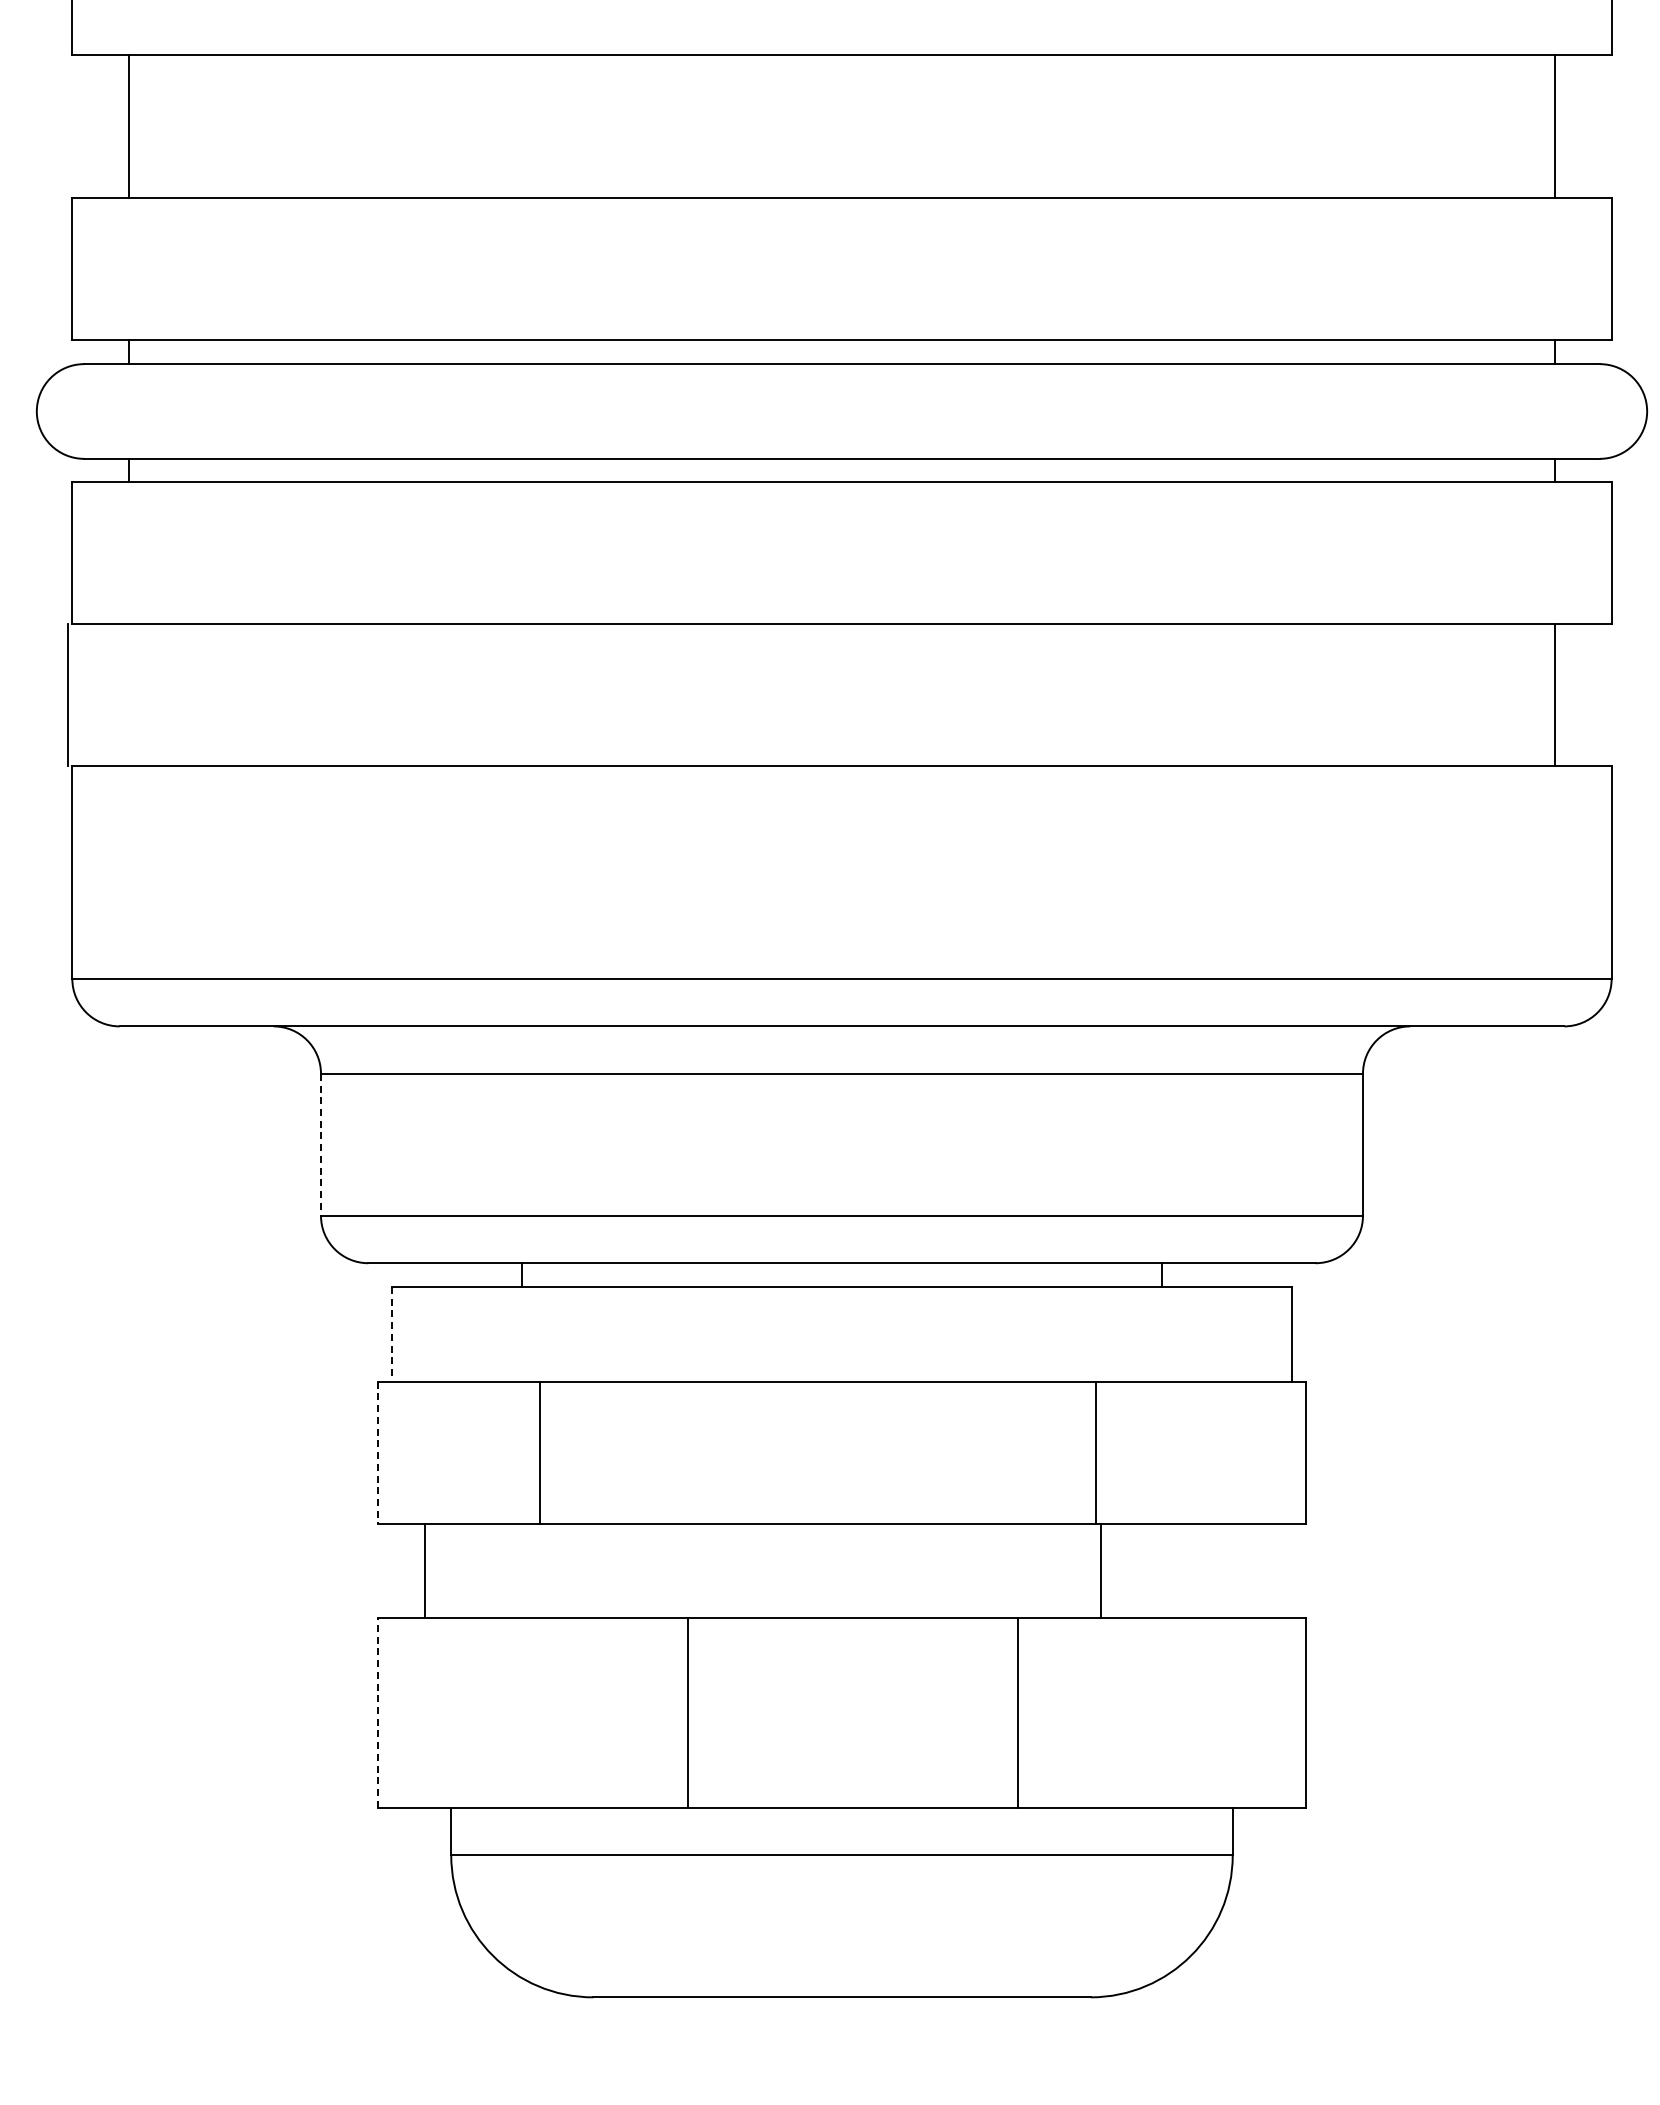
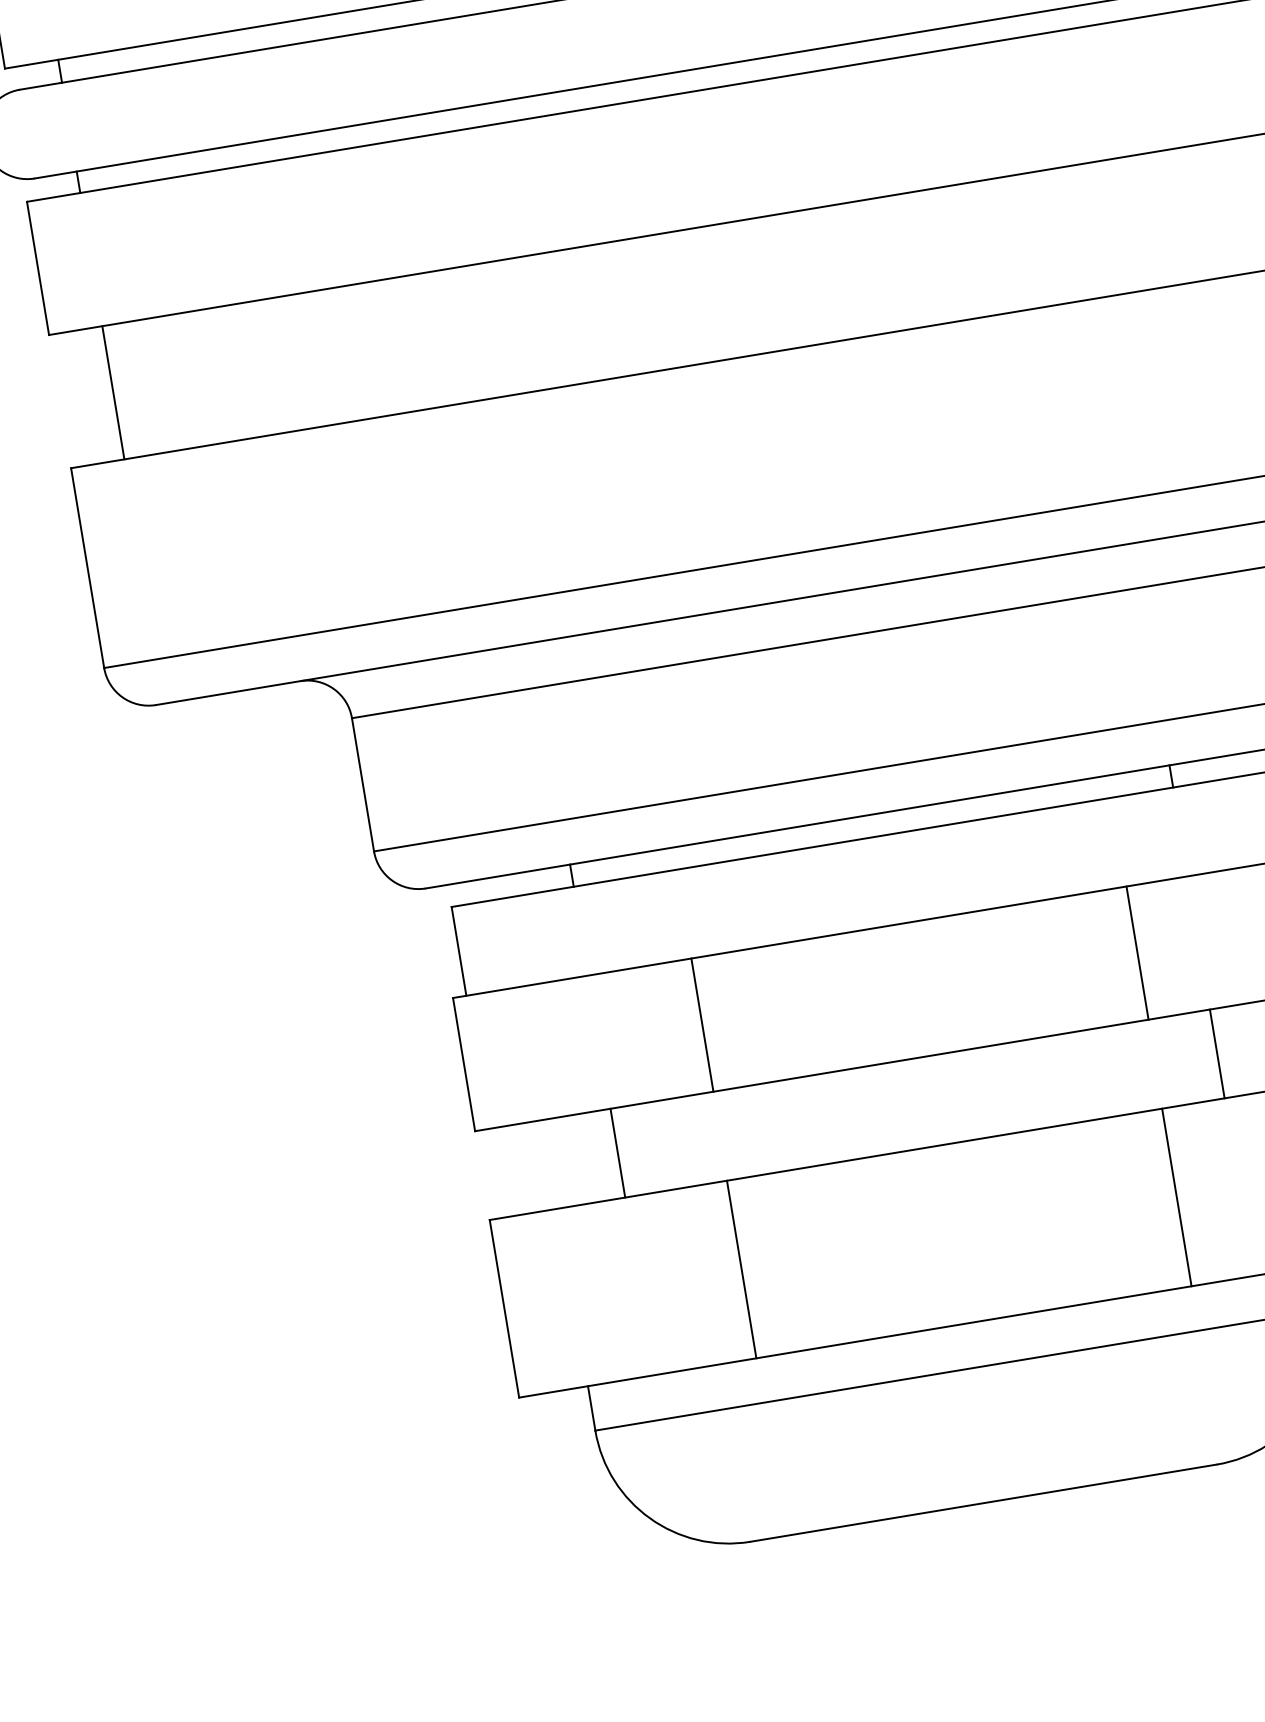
line: (68, 694) -> (113, 392), moved
line: (321, 1145) -> (363, 785), dashed -> solid
line: (392, 1334) -> (459, 951), dashed -> solid
line: (540, 1452) -> (702, 1024), moved
line: (377, 1453) -> (463, 1065), dashed -> solid
line: (425, 1570) -> (617, 1152), moved
line: (1100, 1570) -> (1217, 1053), moved
line: (687, 1712) -> (741, 1268), moved
line: (1018, 1712) -> (1177, 1196), moved
line: (377, 1713) -> (504, 1309), dashed -> solid

